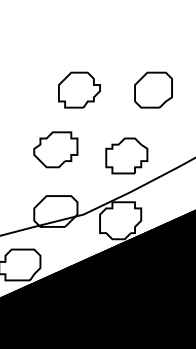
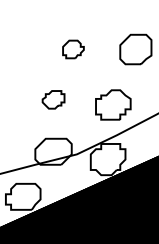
part: (79, 89) -> (73, 48), size x0.6
part: (55, 149) -> (53, 99), size x0.6

